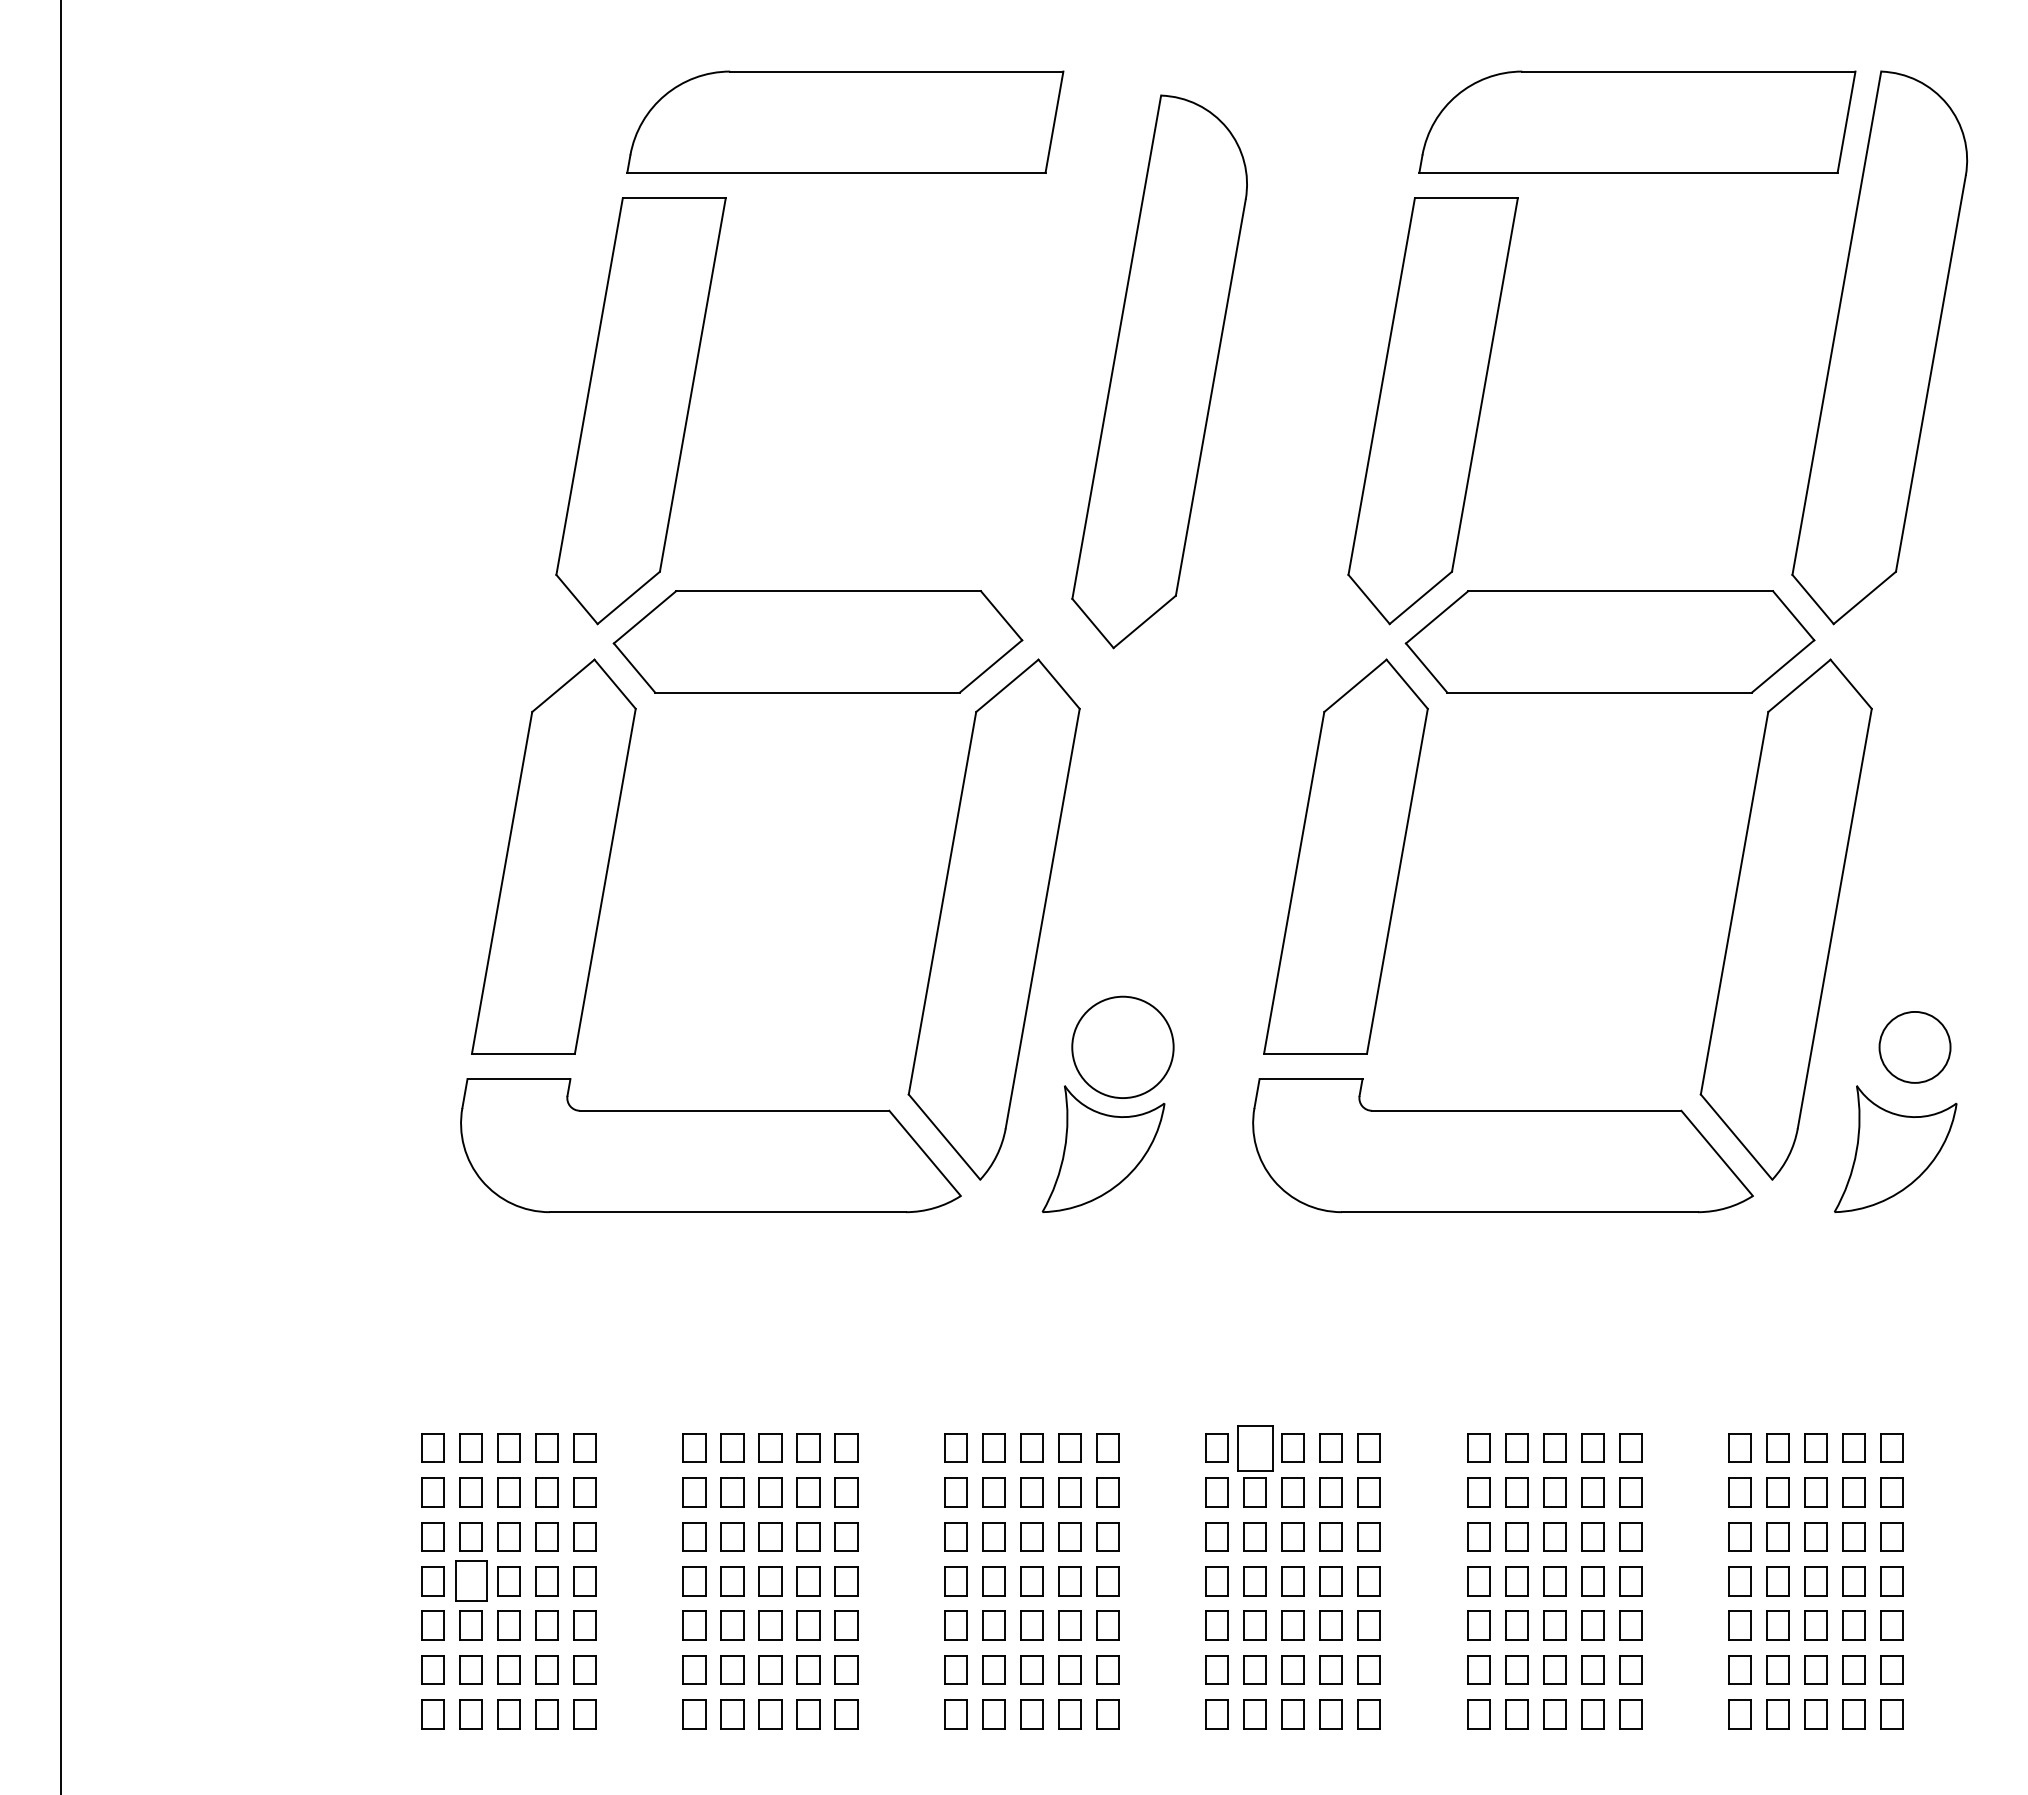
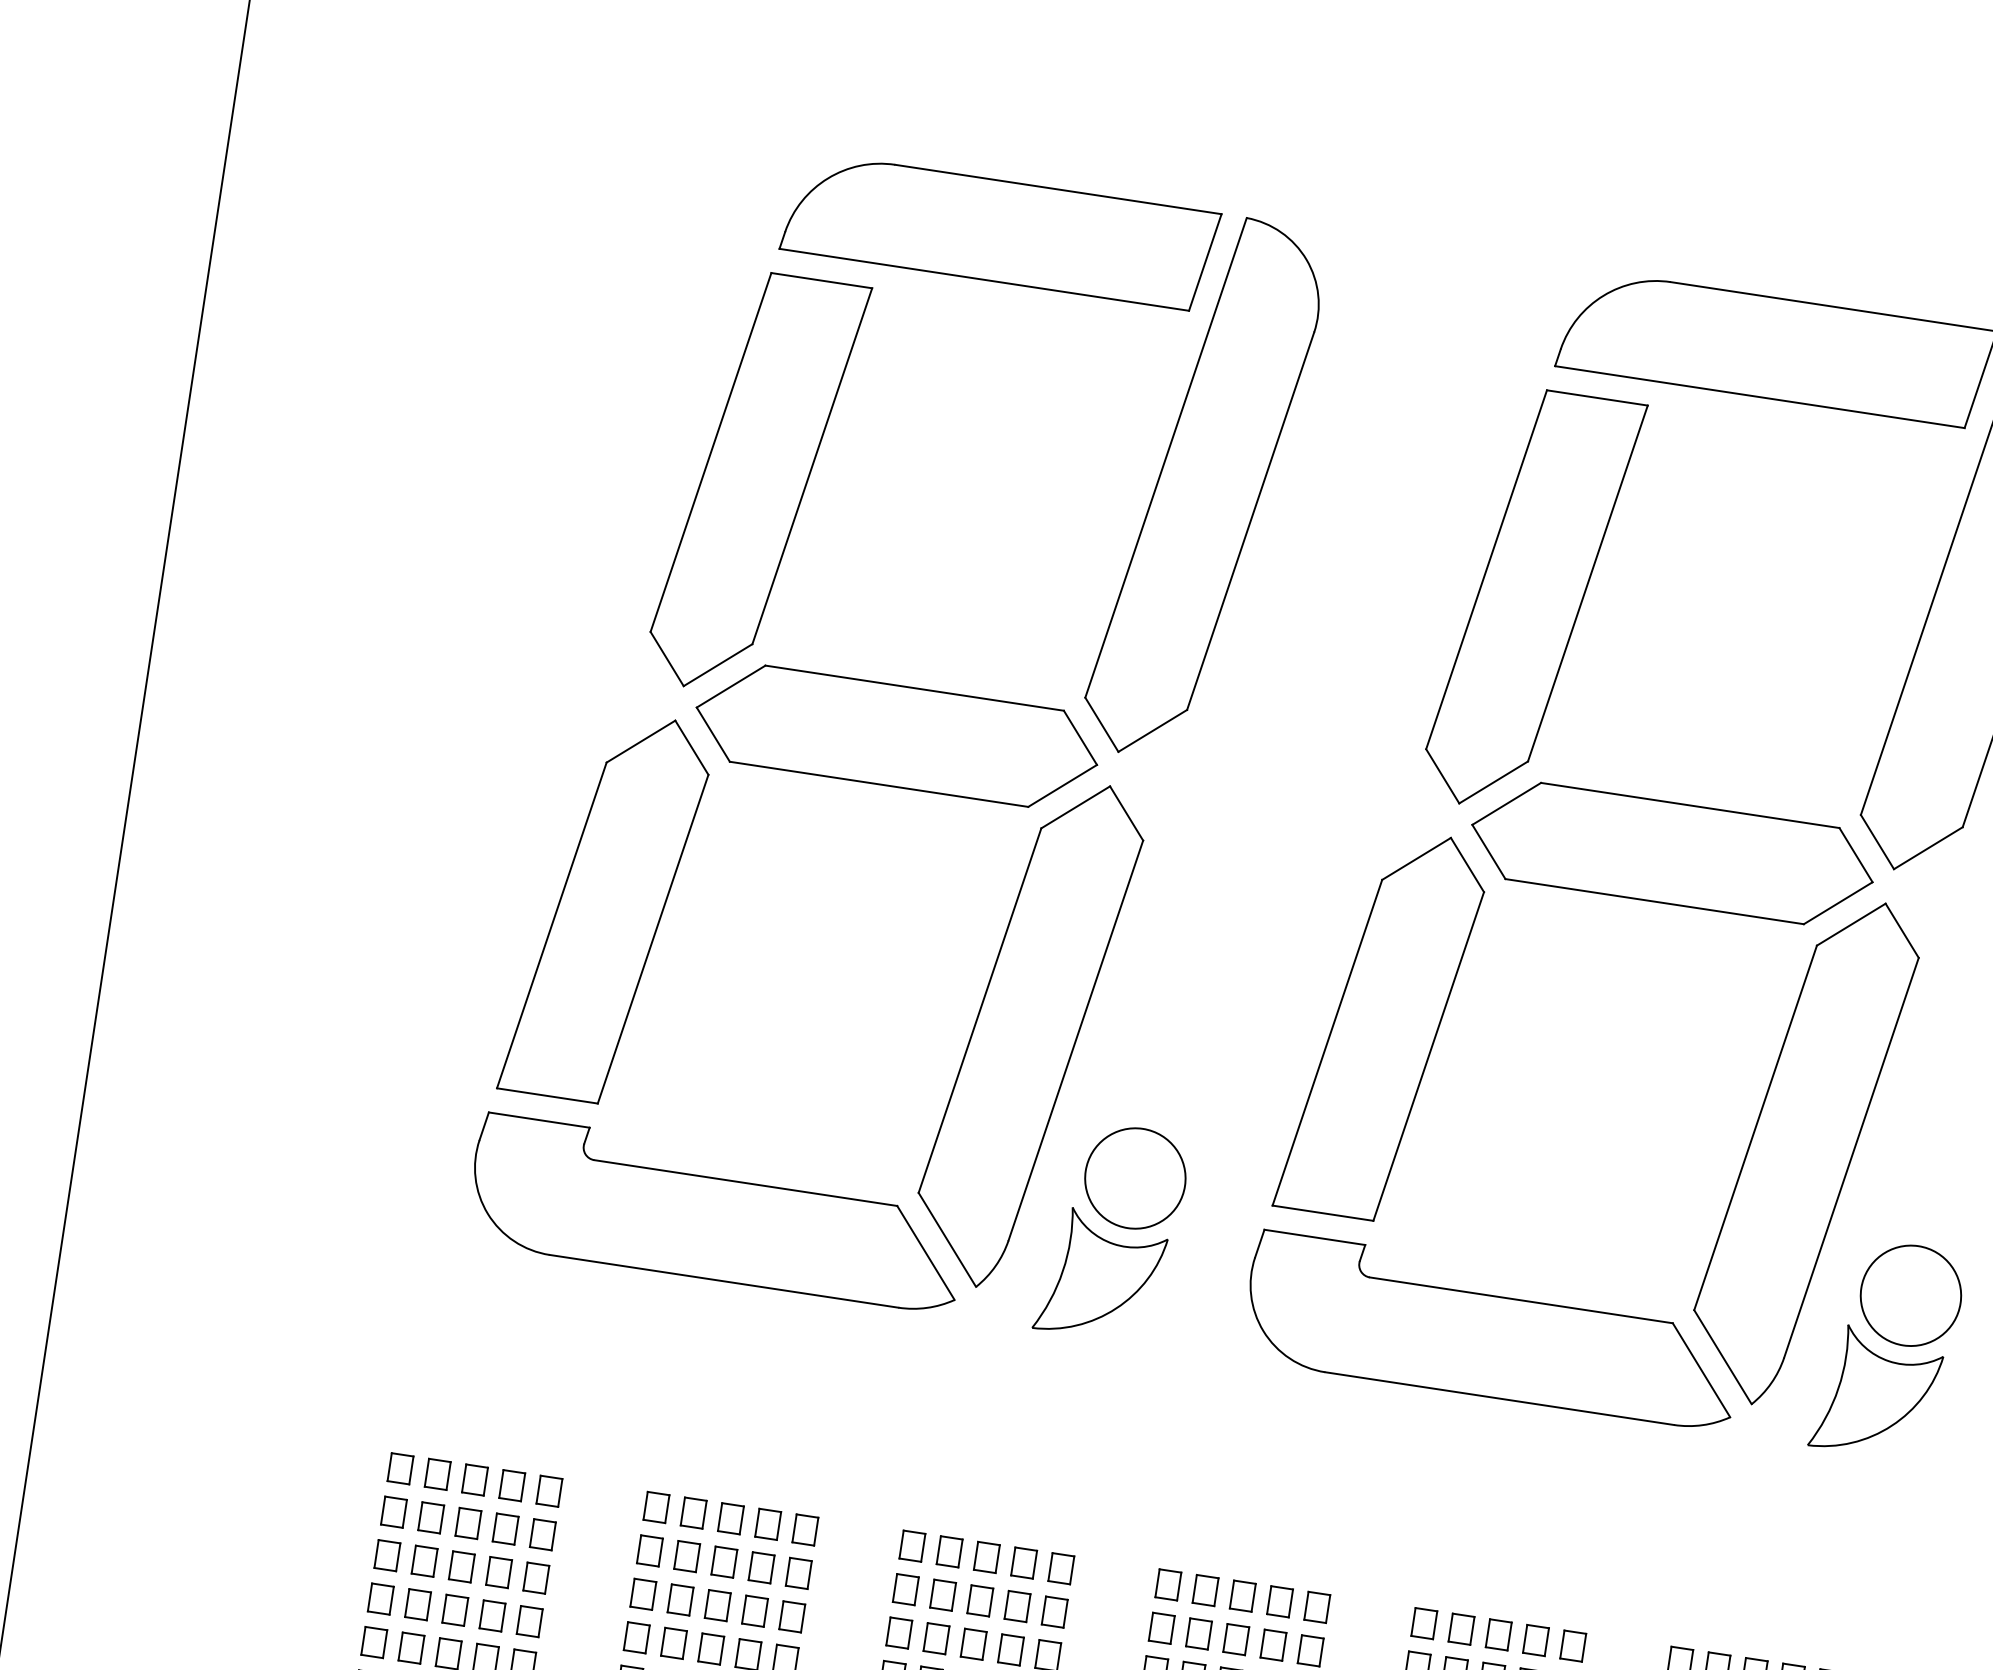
part: (1159, 371) -> (1204, 487), moved
circle: (1914, 1047) -> (1910, 1295), size x1.43
part: (1254, 1447) -> (1204, 1589), size x0.62
part: (470, 1581) -> (417, 1604), size x0.71

